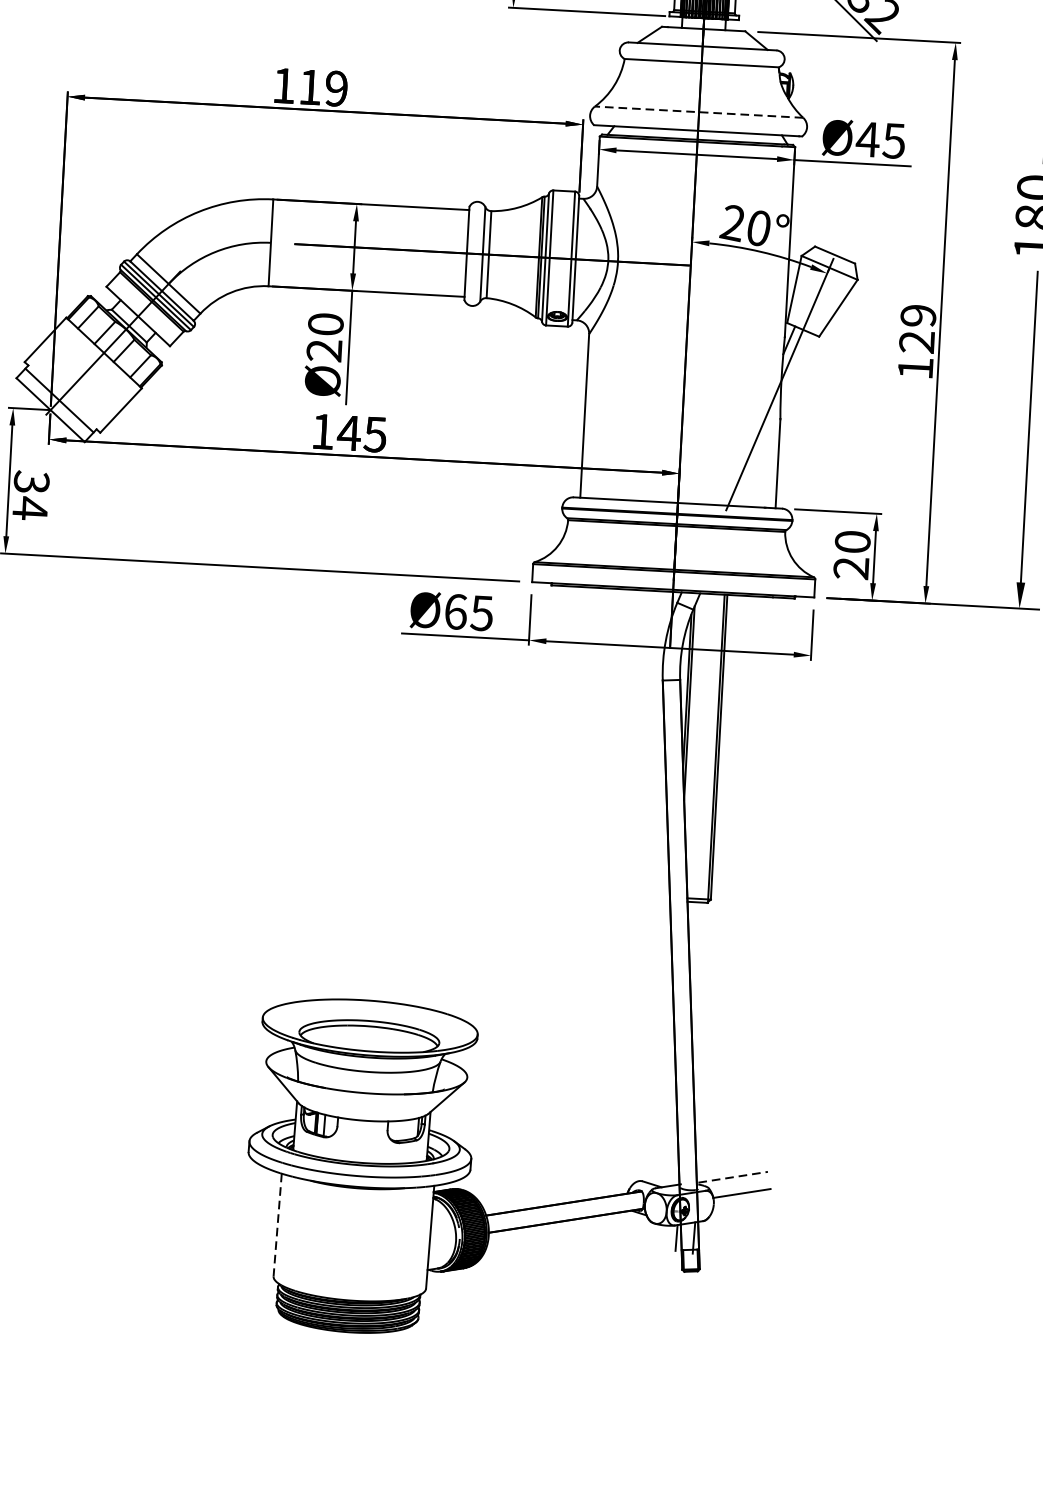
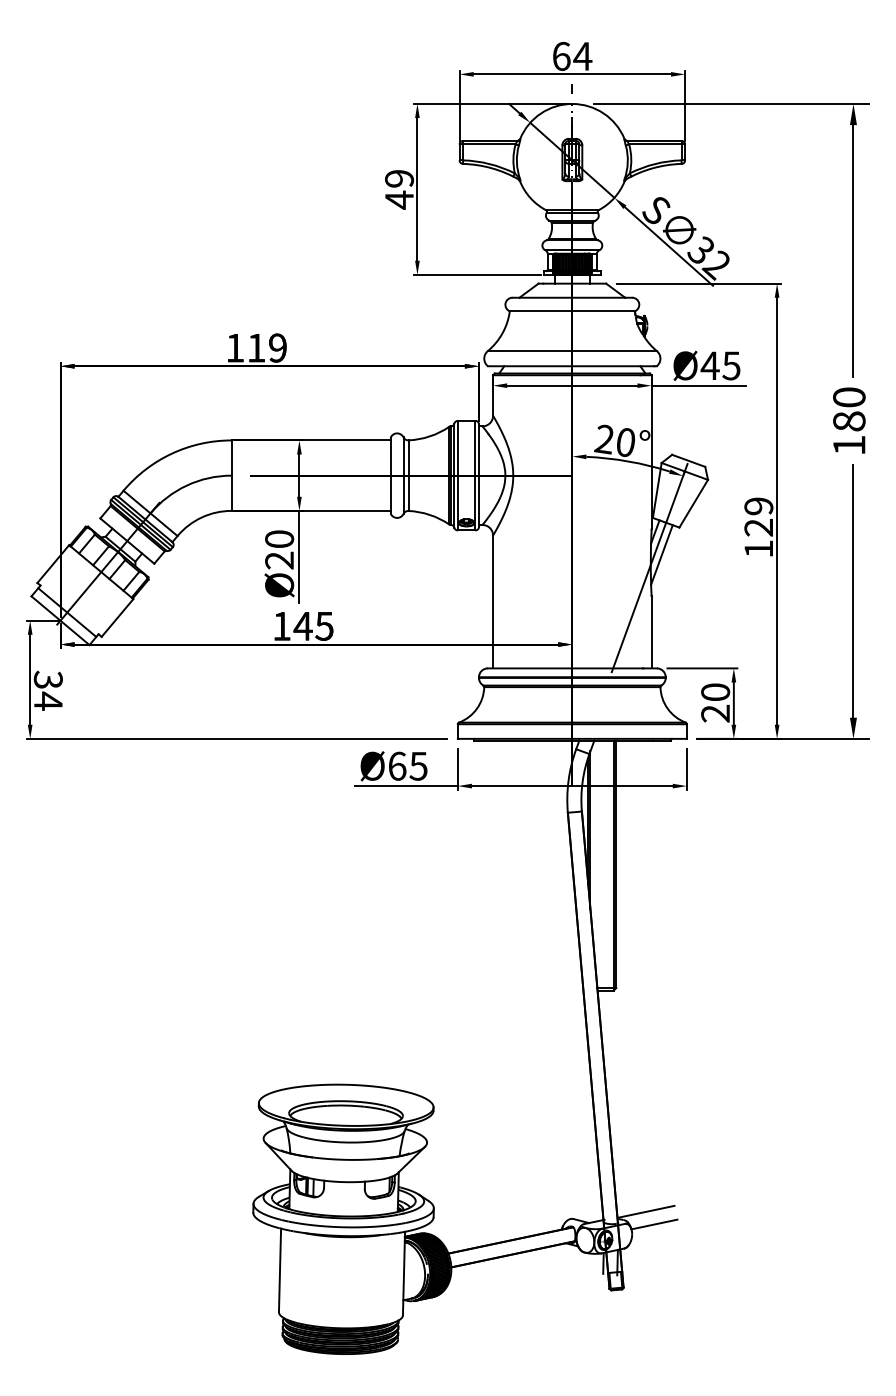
line: (699, 112) -> (572, 351), dashed -> solid
line: (795, 368) -> (661, 554), added
line: (733, 1176) -> (646, 1211), dashed -> solid
line: (278, 1225) -> (280, 1270), dashed -> solid

